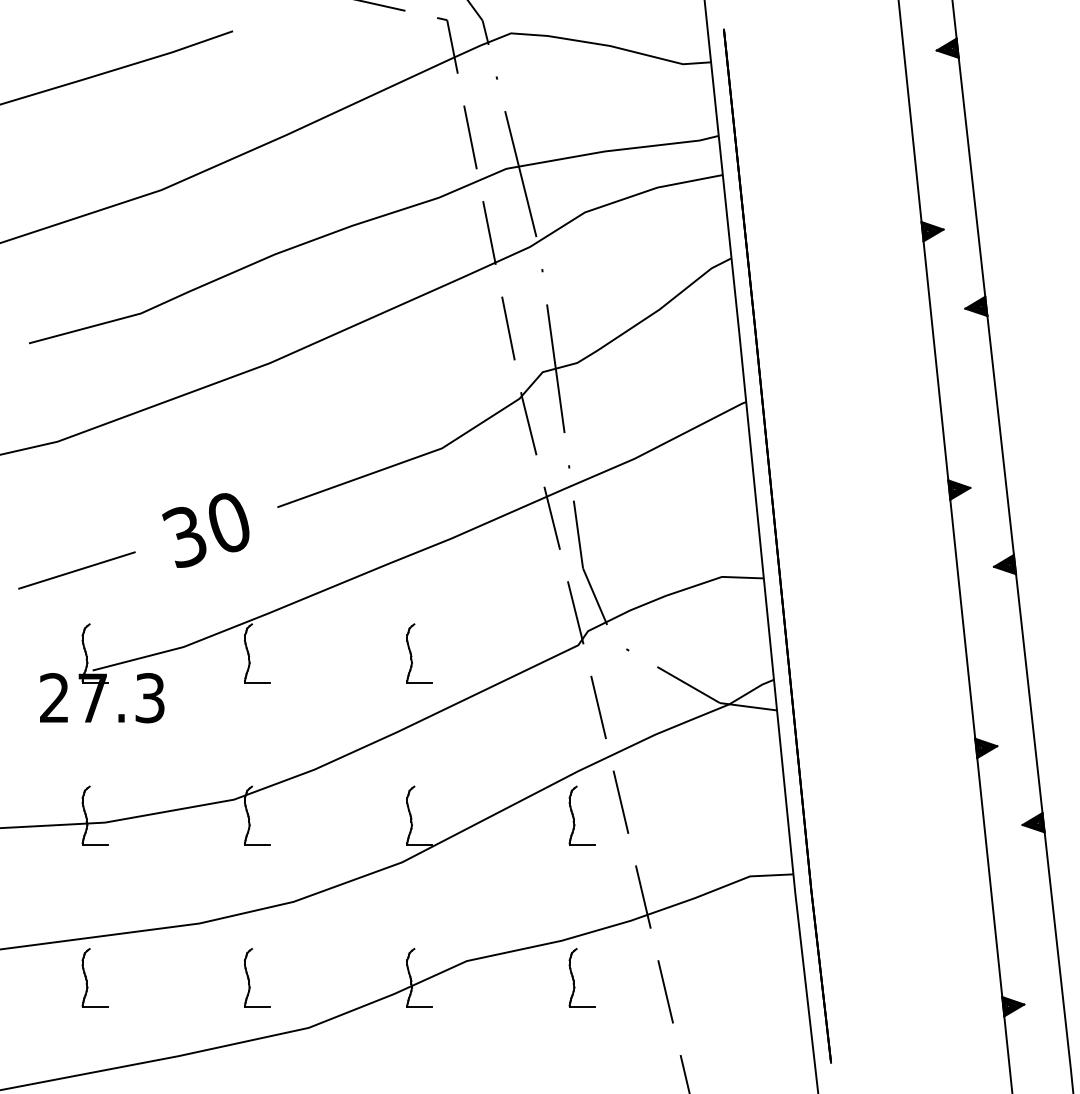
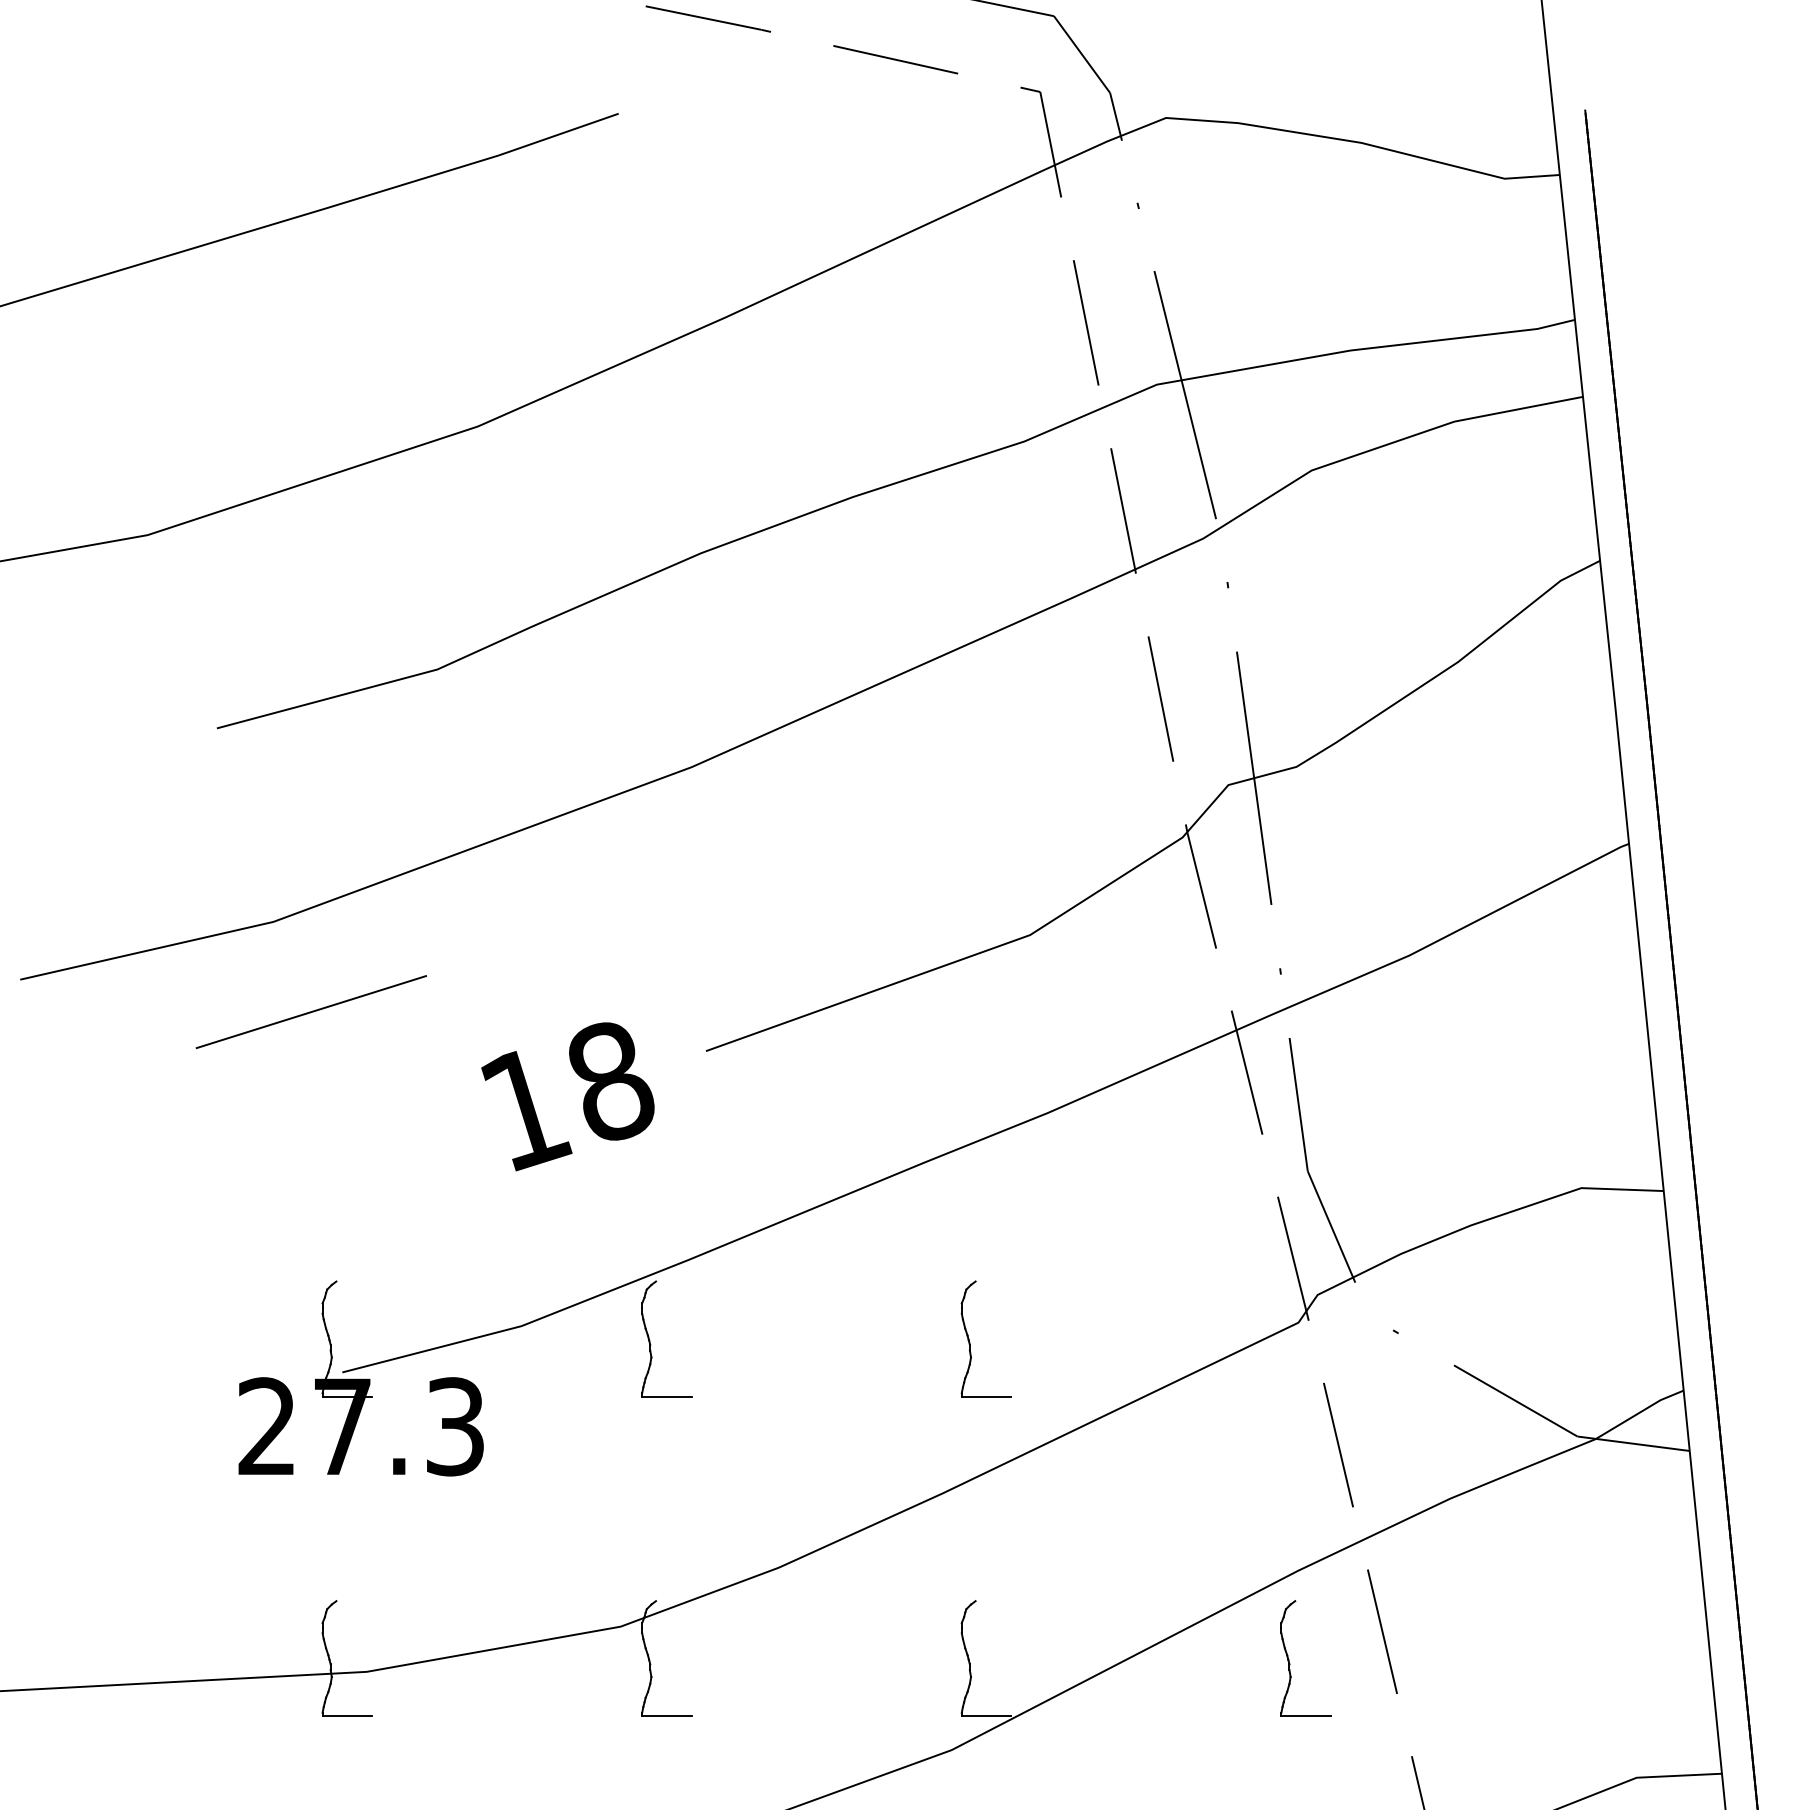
text: (206, 530) -> (566, 1096), 30 -> 18
line: (76, 570) -> (310, 1012), moved

